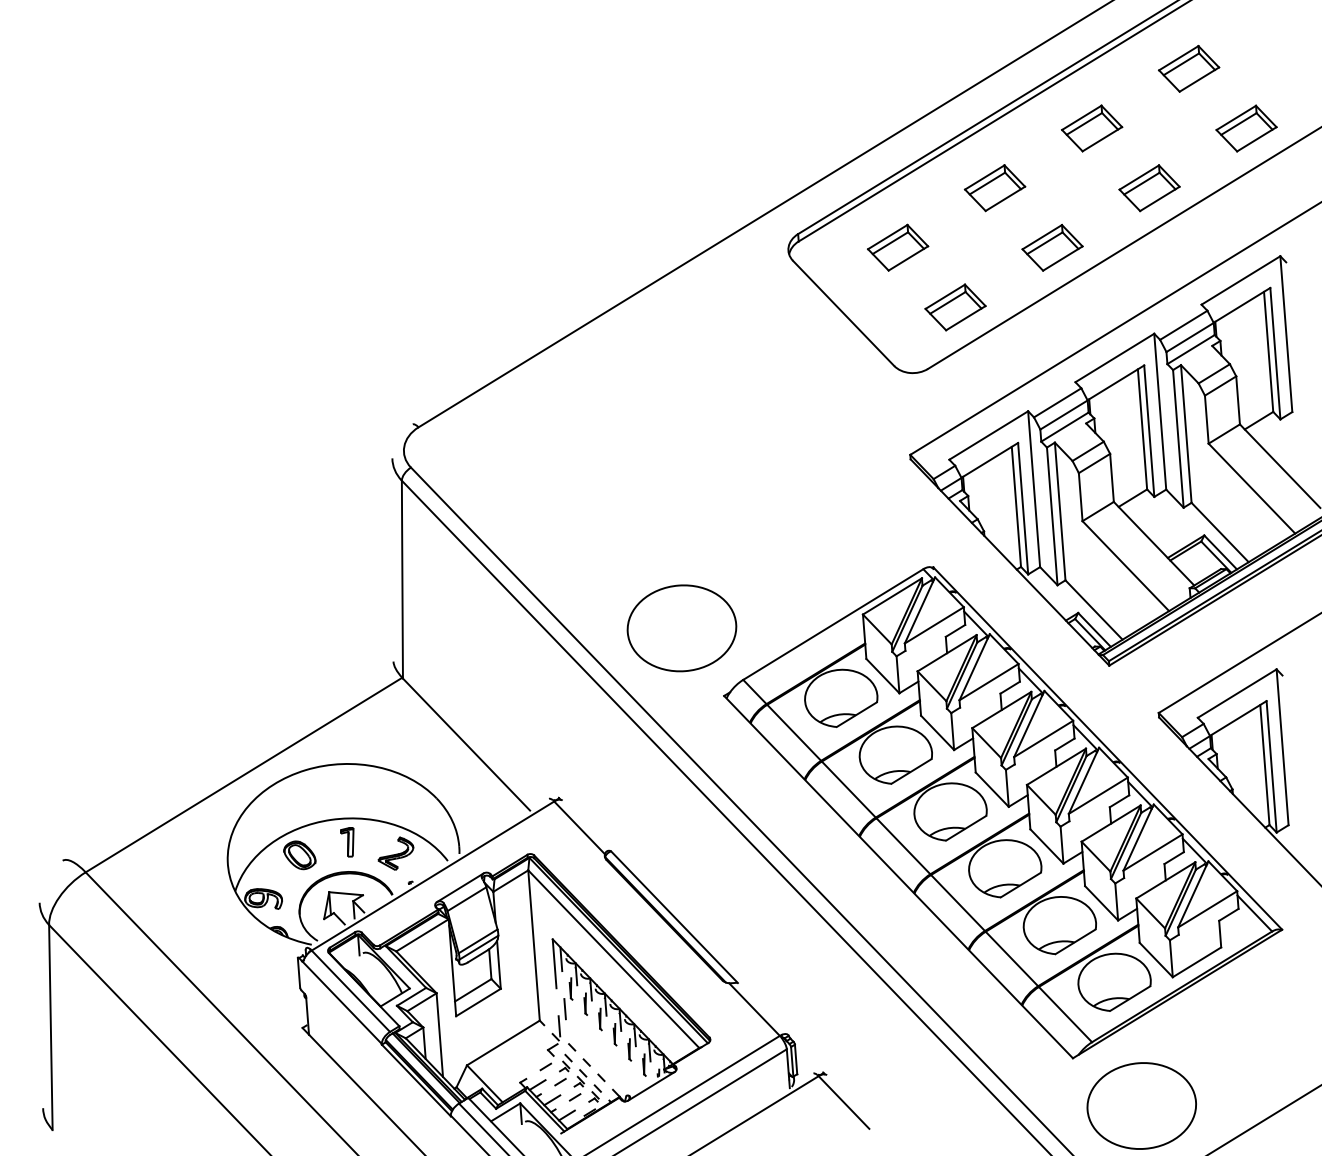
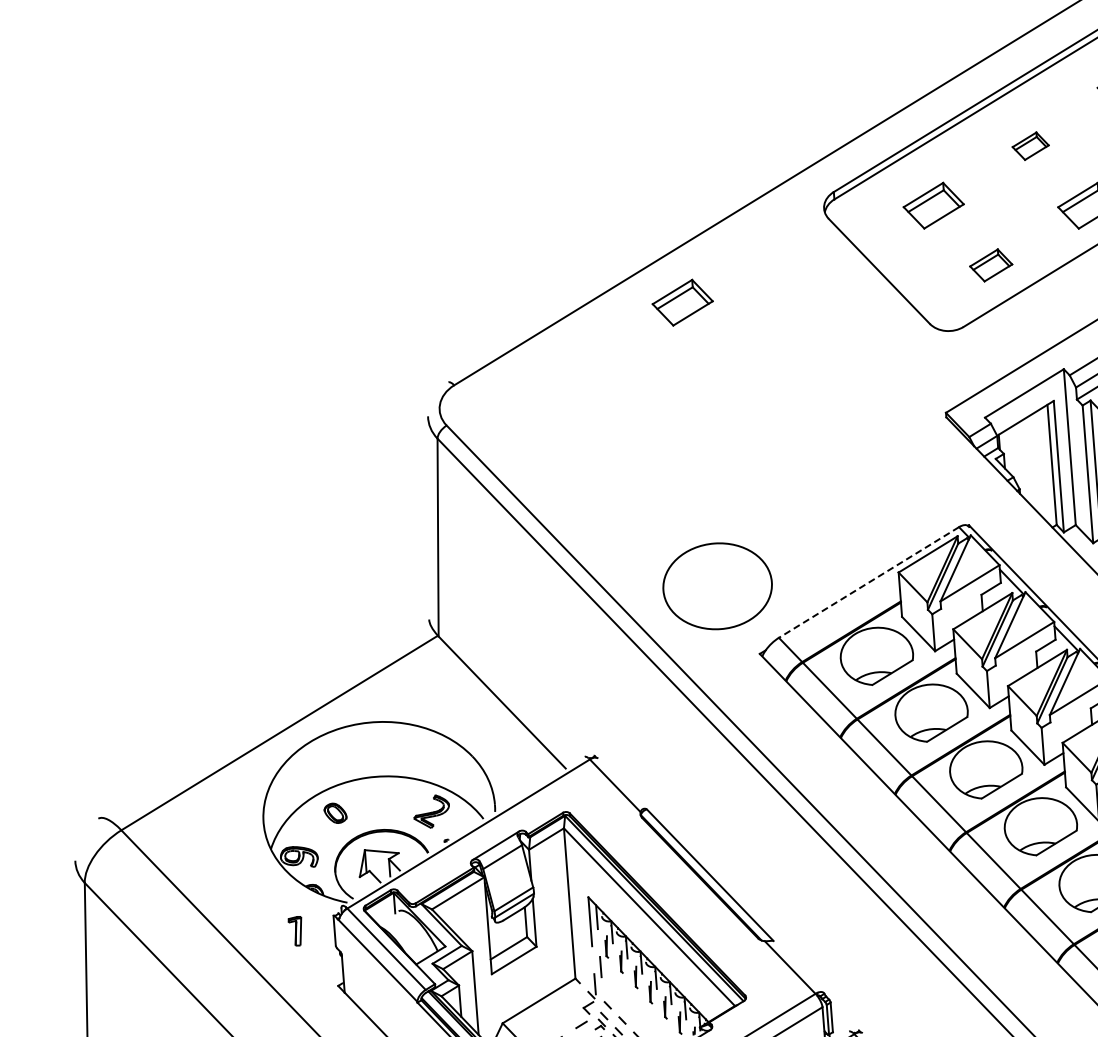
part: (994, 188) -> (1030, 146), size x0.6
part: (955, 307) -> (991, 265), size x0.7
part: (647, 344) -> (683, 302), added
line: (833, 624) -> (869, 582), solid -> dashed
part: (347, 842) -> (295, 931), moved
part: (299, 855) -> (335, 813), size x0.7

